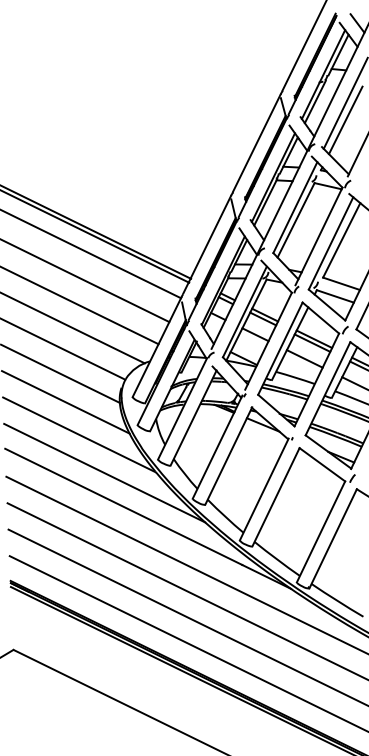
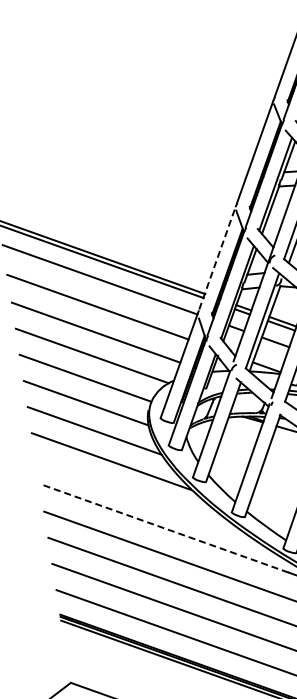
line: (207, 244) -> (217, 258), solid -> dashed
line: (104, 472) -> (141, 496), removed
line: (123, 506) -> (163, 527), solid -> dashed

